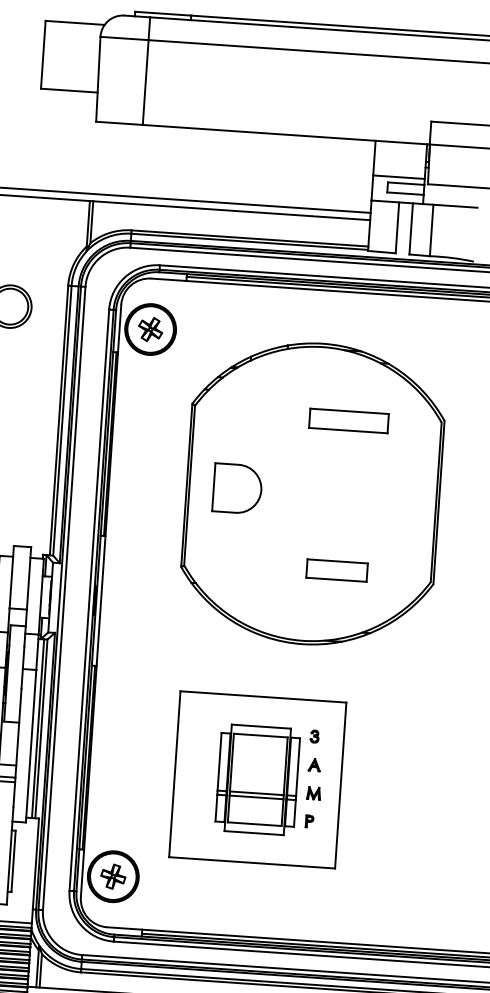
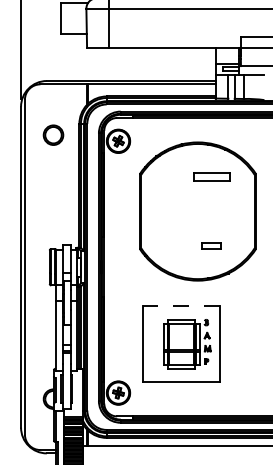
part: (238, 488) -> (163, 211), removed
part: (337, 569) -> (211, 245), size x0.7
line: (263, 697) -> (181, 306), solid -> dashed

